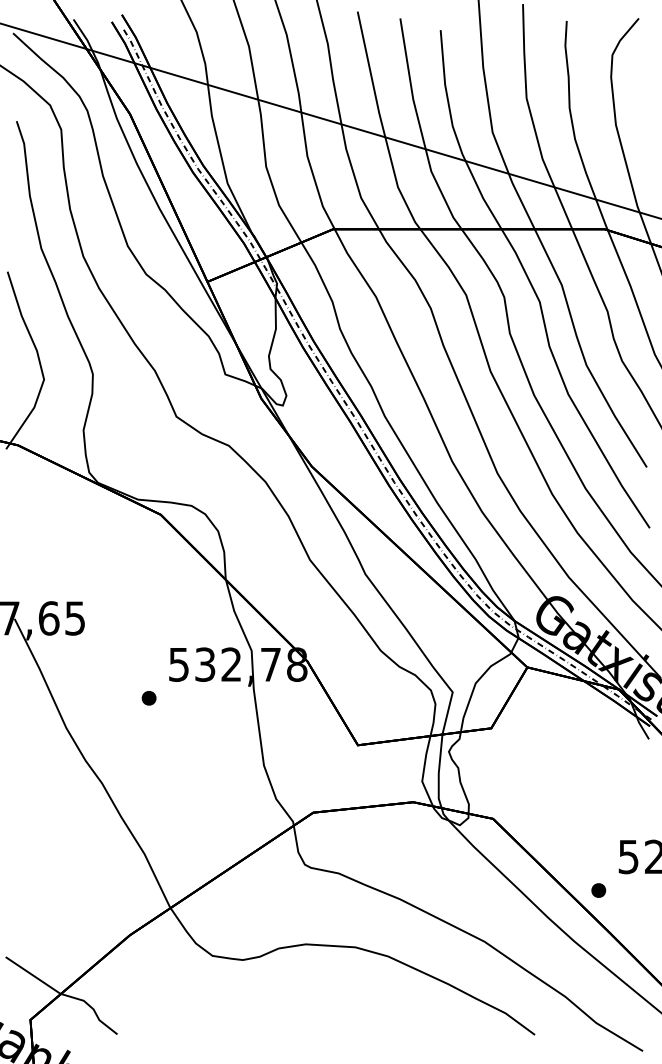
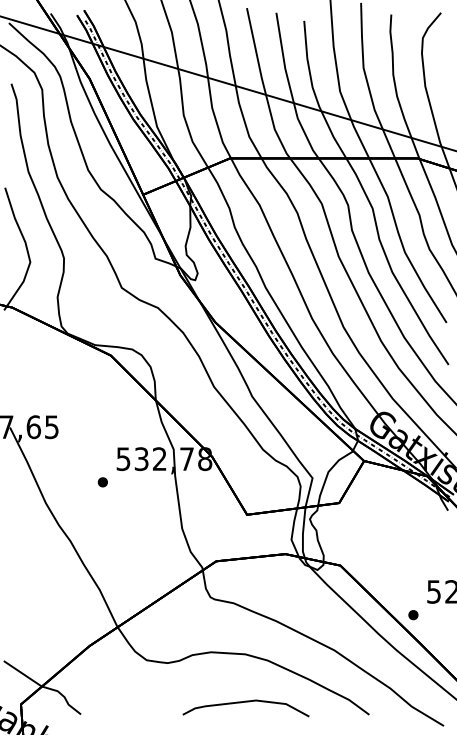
curve: (355, 1017) -> (245, 702), added

